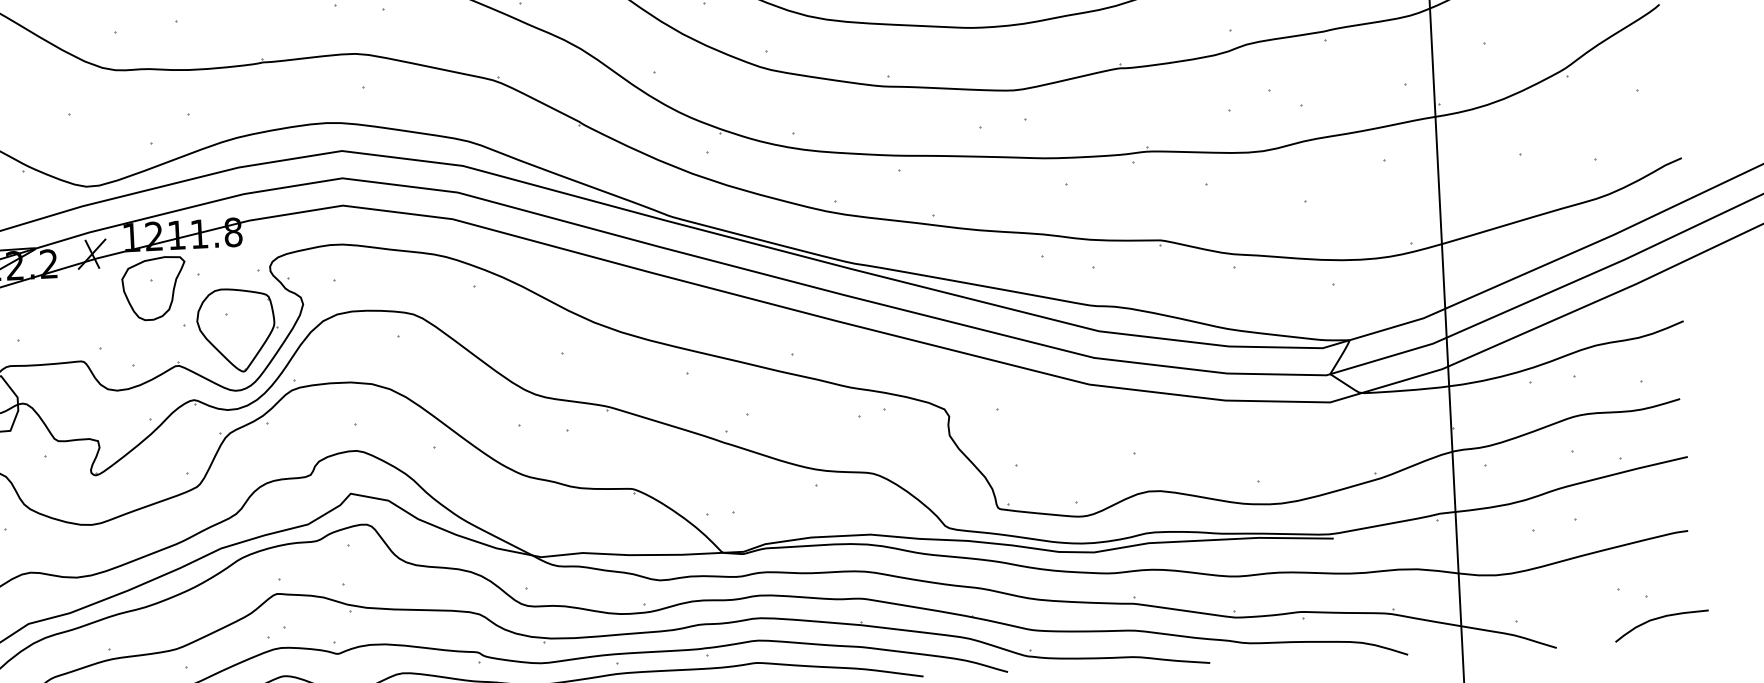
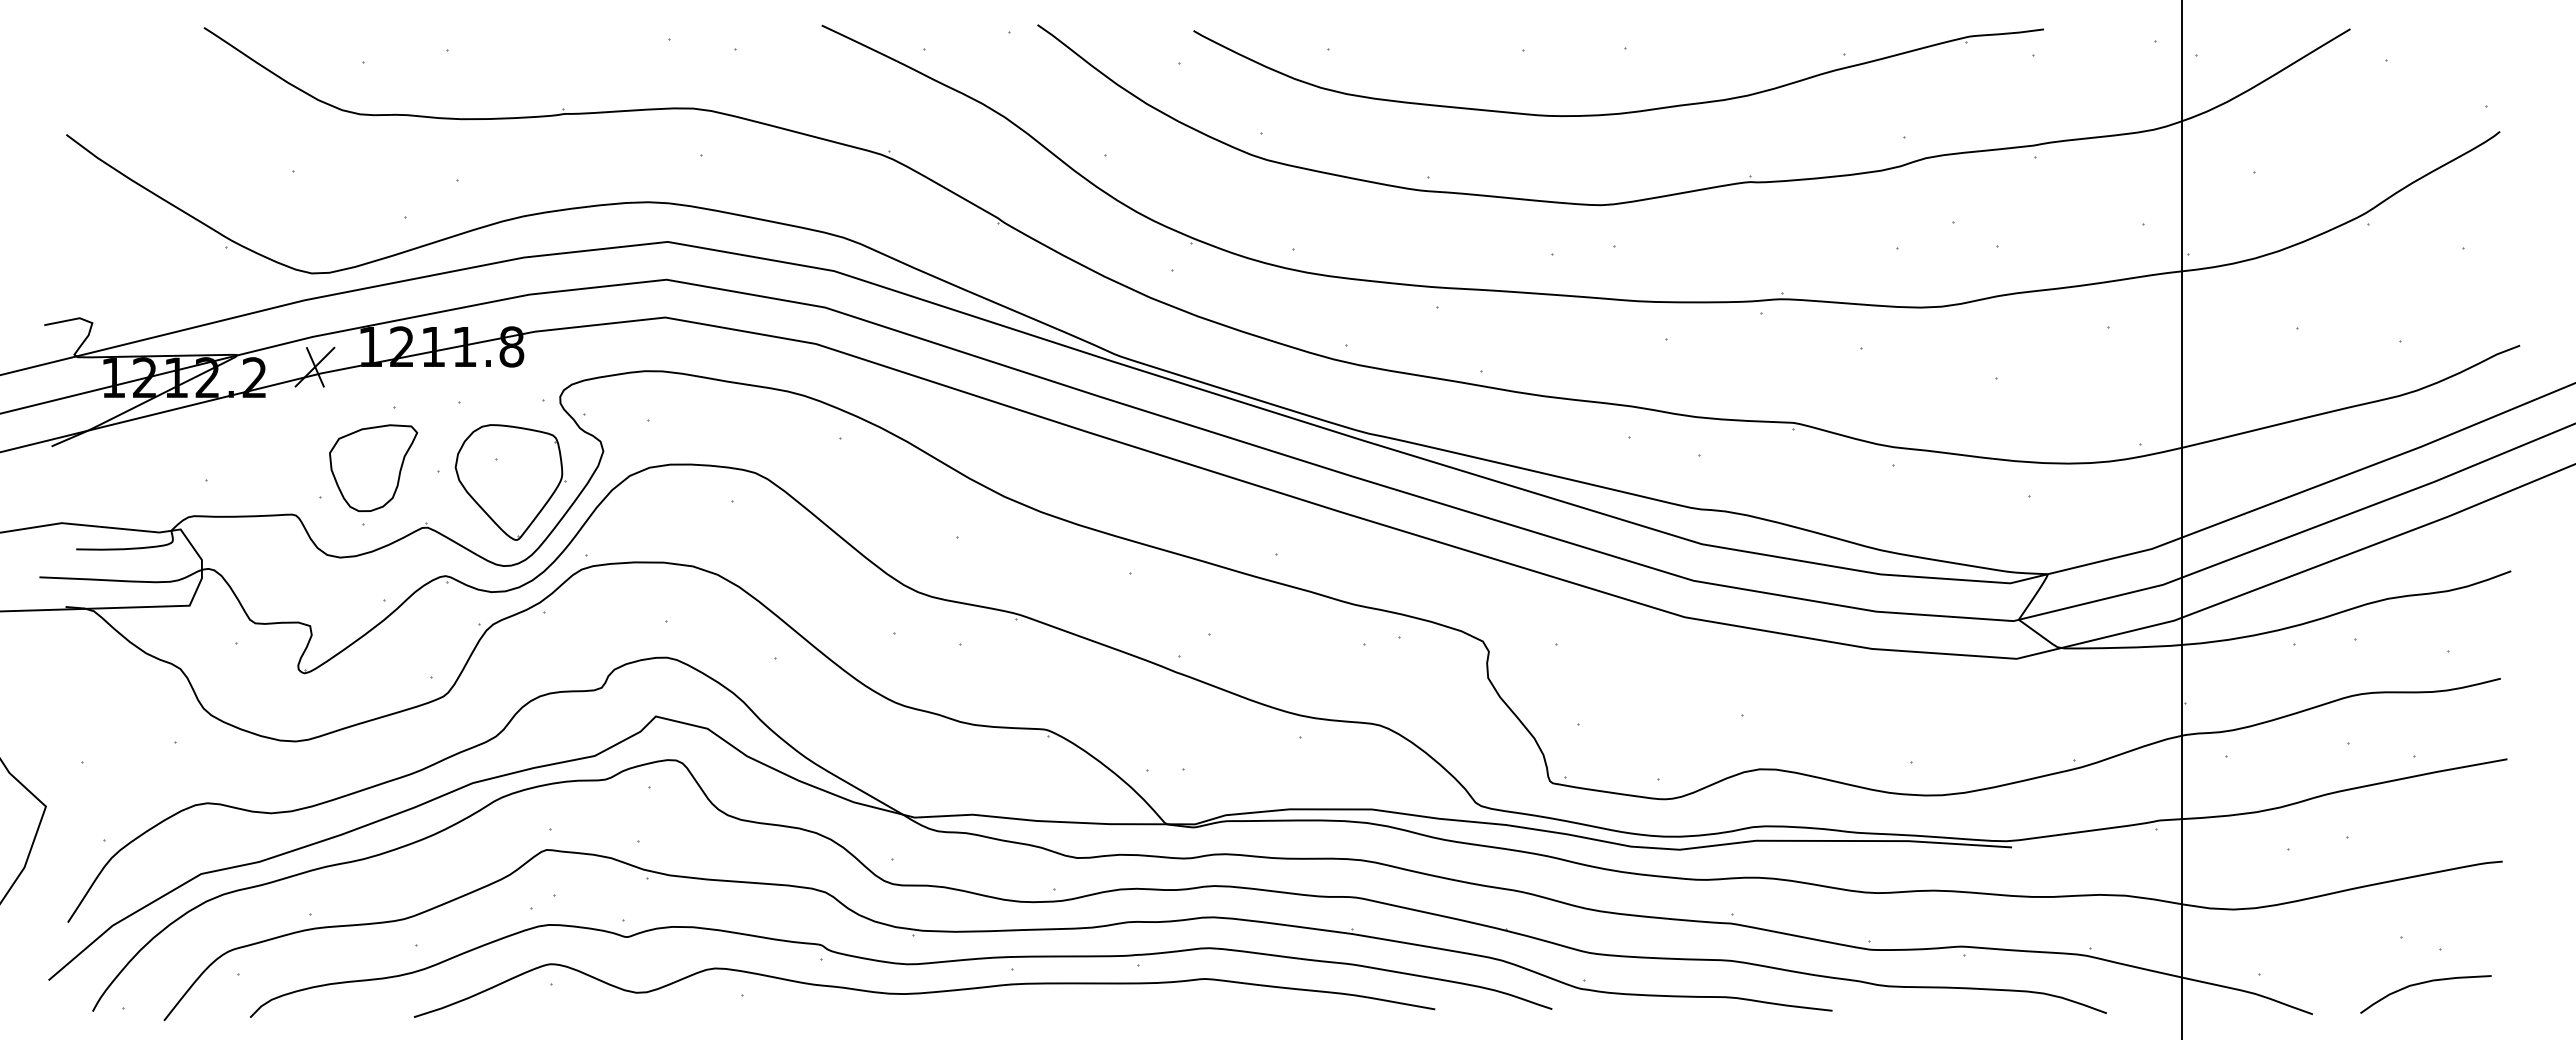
part: (154, 288) -> (373, 468), moved
curve: (1658, 619) -> (2421, 984), moved

